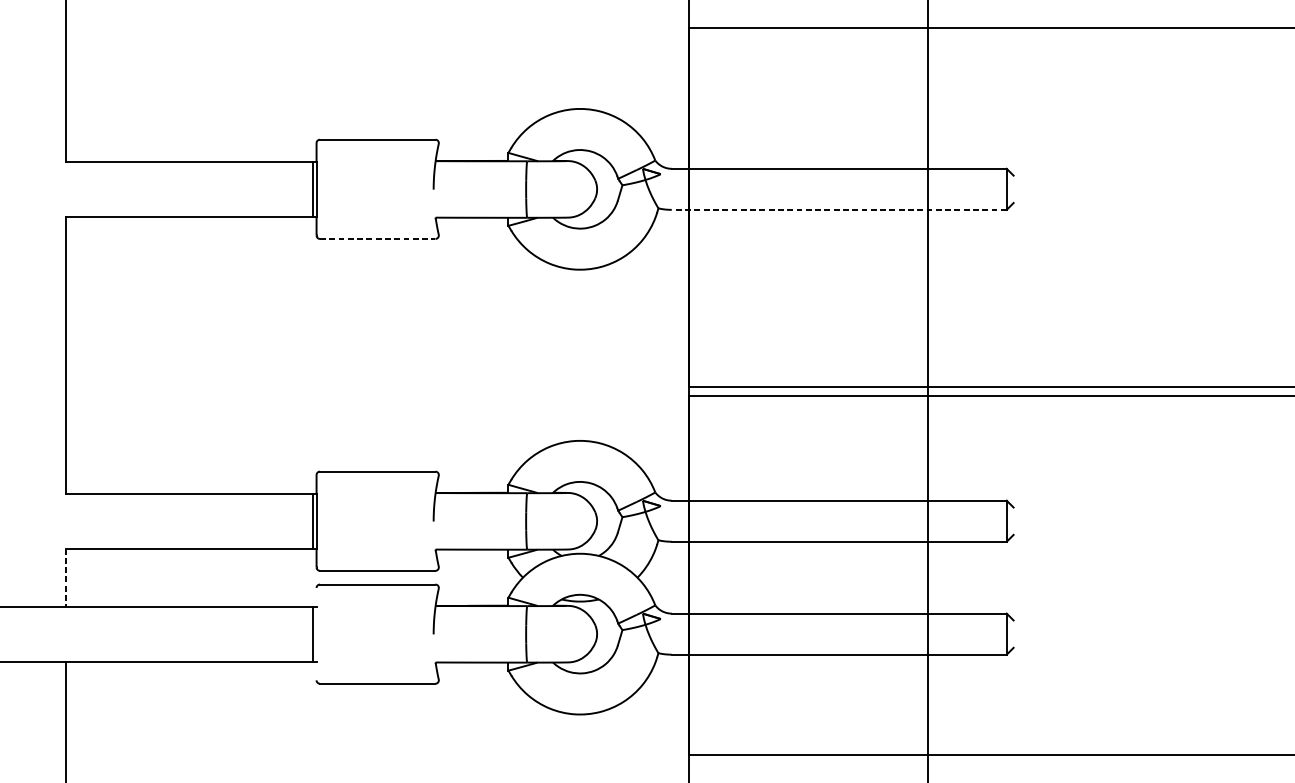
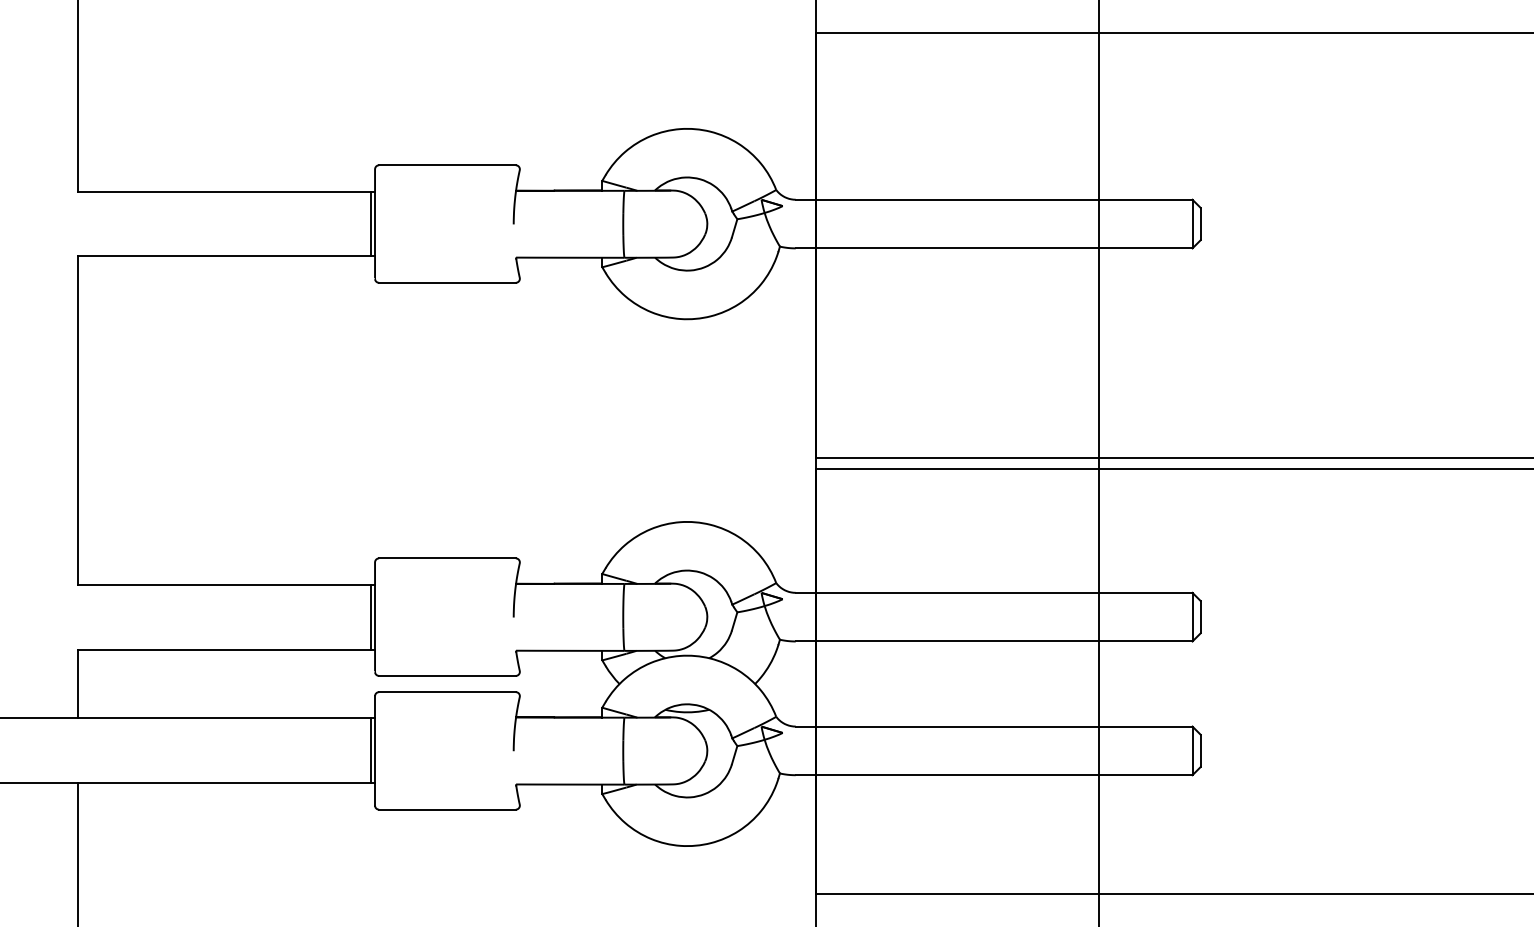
line: (1013, 188) -> (1200, 223), added
line: (838, 209) -> (993, 248), dashed -> solid
line: (377, 238) -> (447, 282), dashed -> solid
line: (1013, 520) -> (1200, 616), added
line: (66, 578) -> (78, 684), dashed -> solid
line: (316, 633) -> (375, 750), added
line: (1013, 633) -> (1200, 750), added

